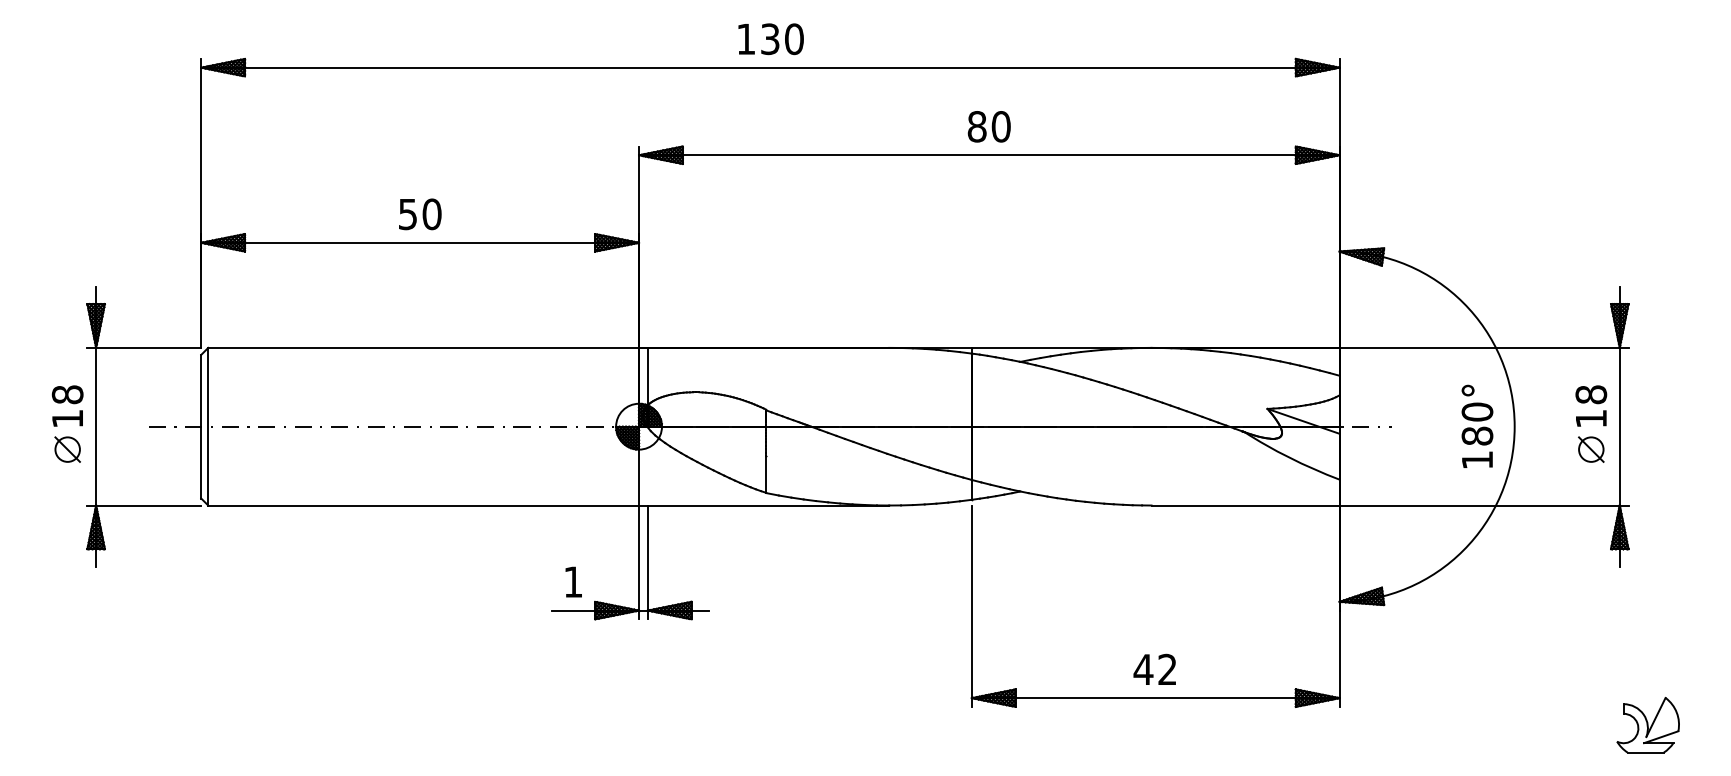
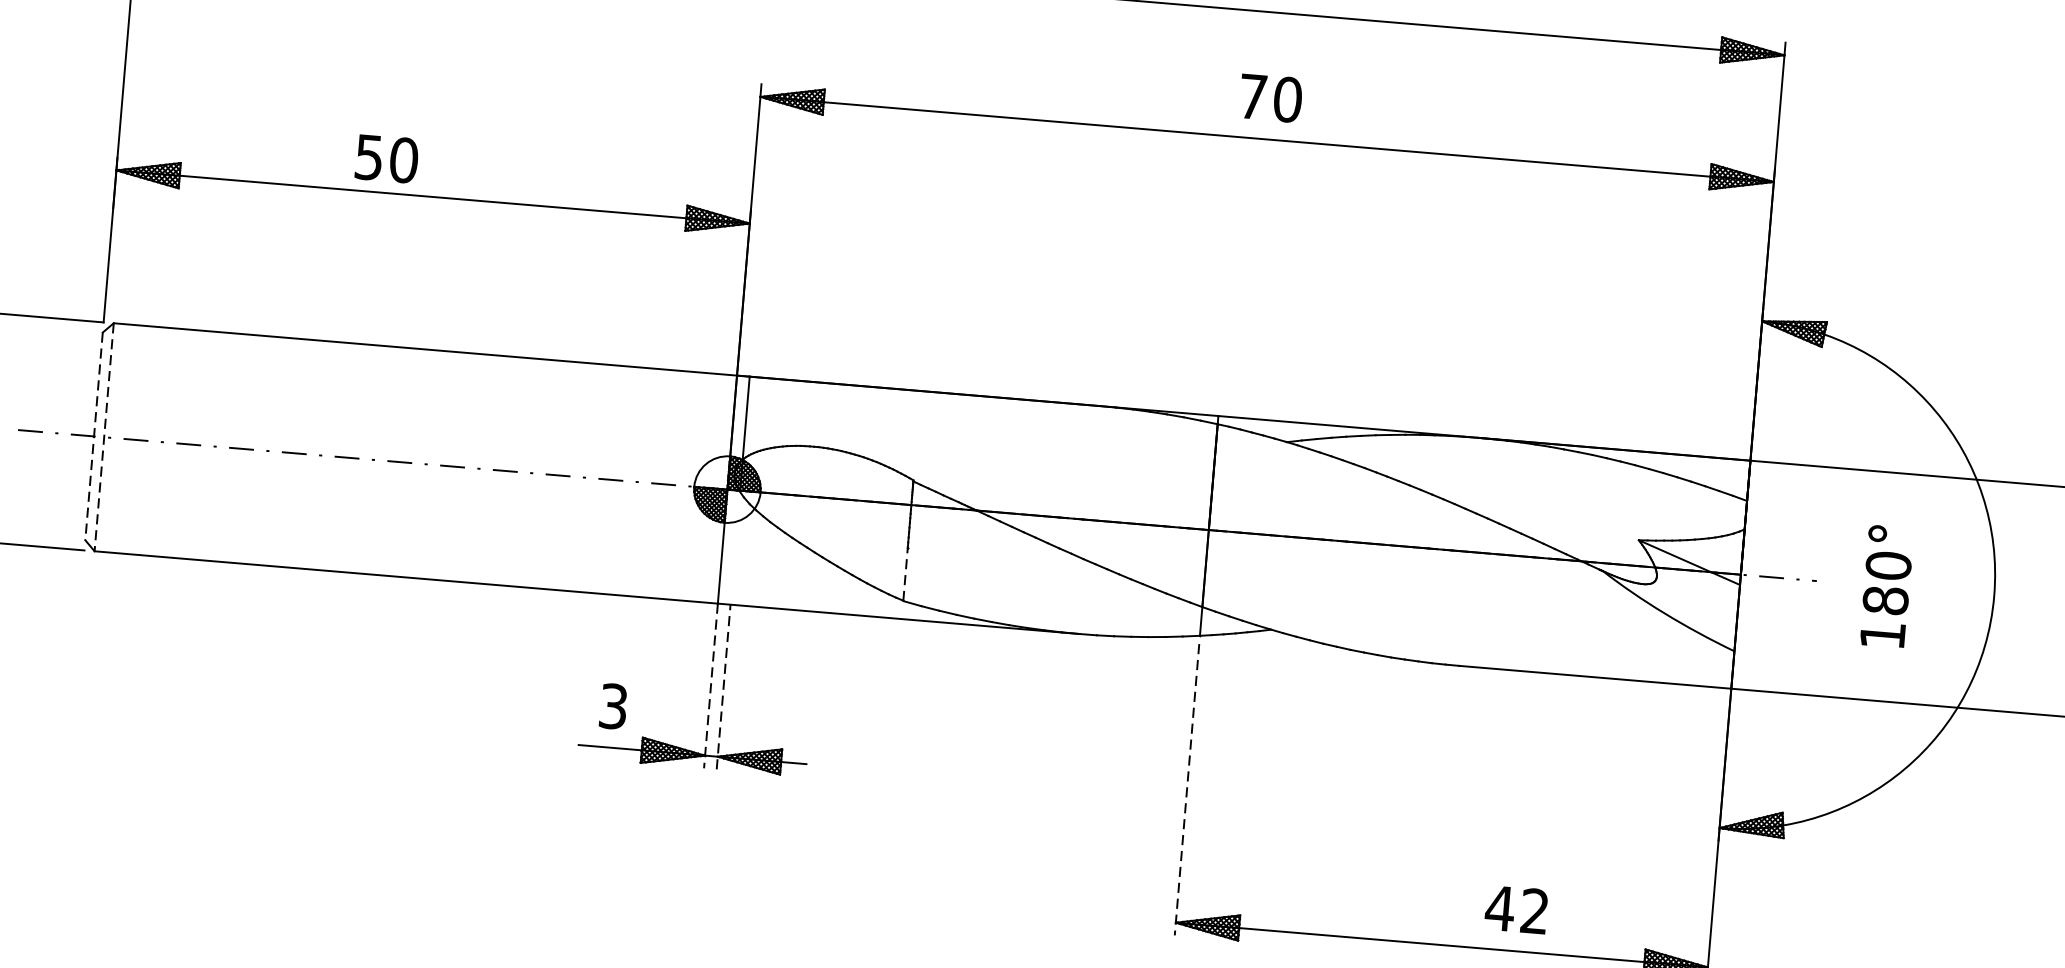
text: (976, 126) -> (1252, 96), 80 -> 70
text: (420, 214) -> (387, 159), moved
text: (1477, 425) -> (1887, 585), moved
line: (201, 426) -> (94, 436), solid -> dashed
line: (208, 426) -> (104, 437), solid -> dashed
line: (766, 474) -> (906, 574), solid -> dashed
line: (639, 562) -> (711, 686), solid -> dashed
line: (647, 562) -> (723, 687), solid -> dashed
text: (573, 581) -> (613, 705), 1 -> 3
line: (971, 606) -> (1186, 790), solid -> dashed
text: (1154, 668) -> (1516, 908), moved

